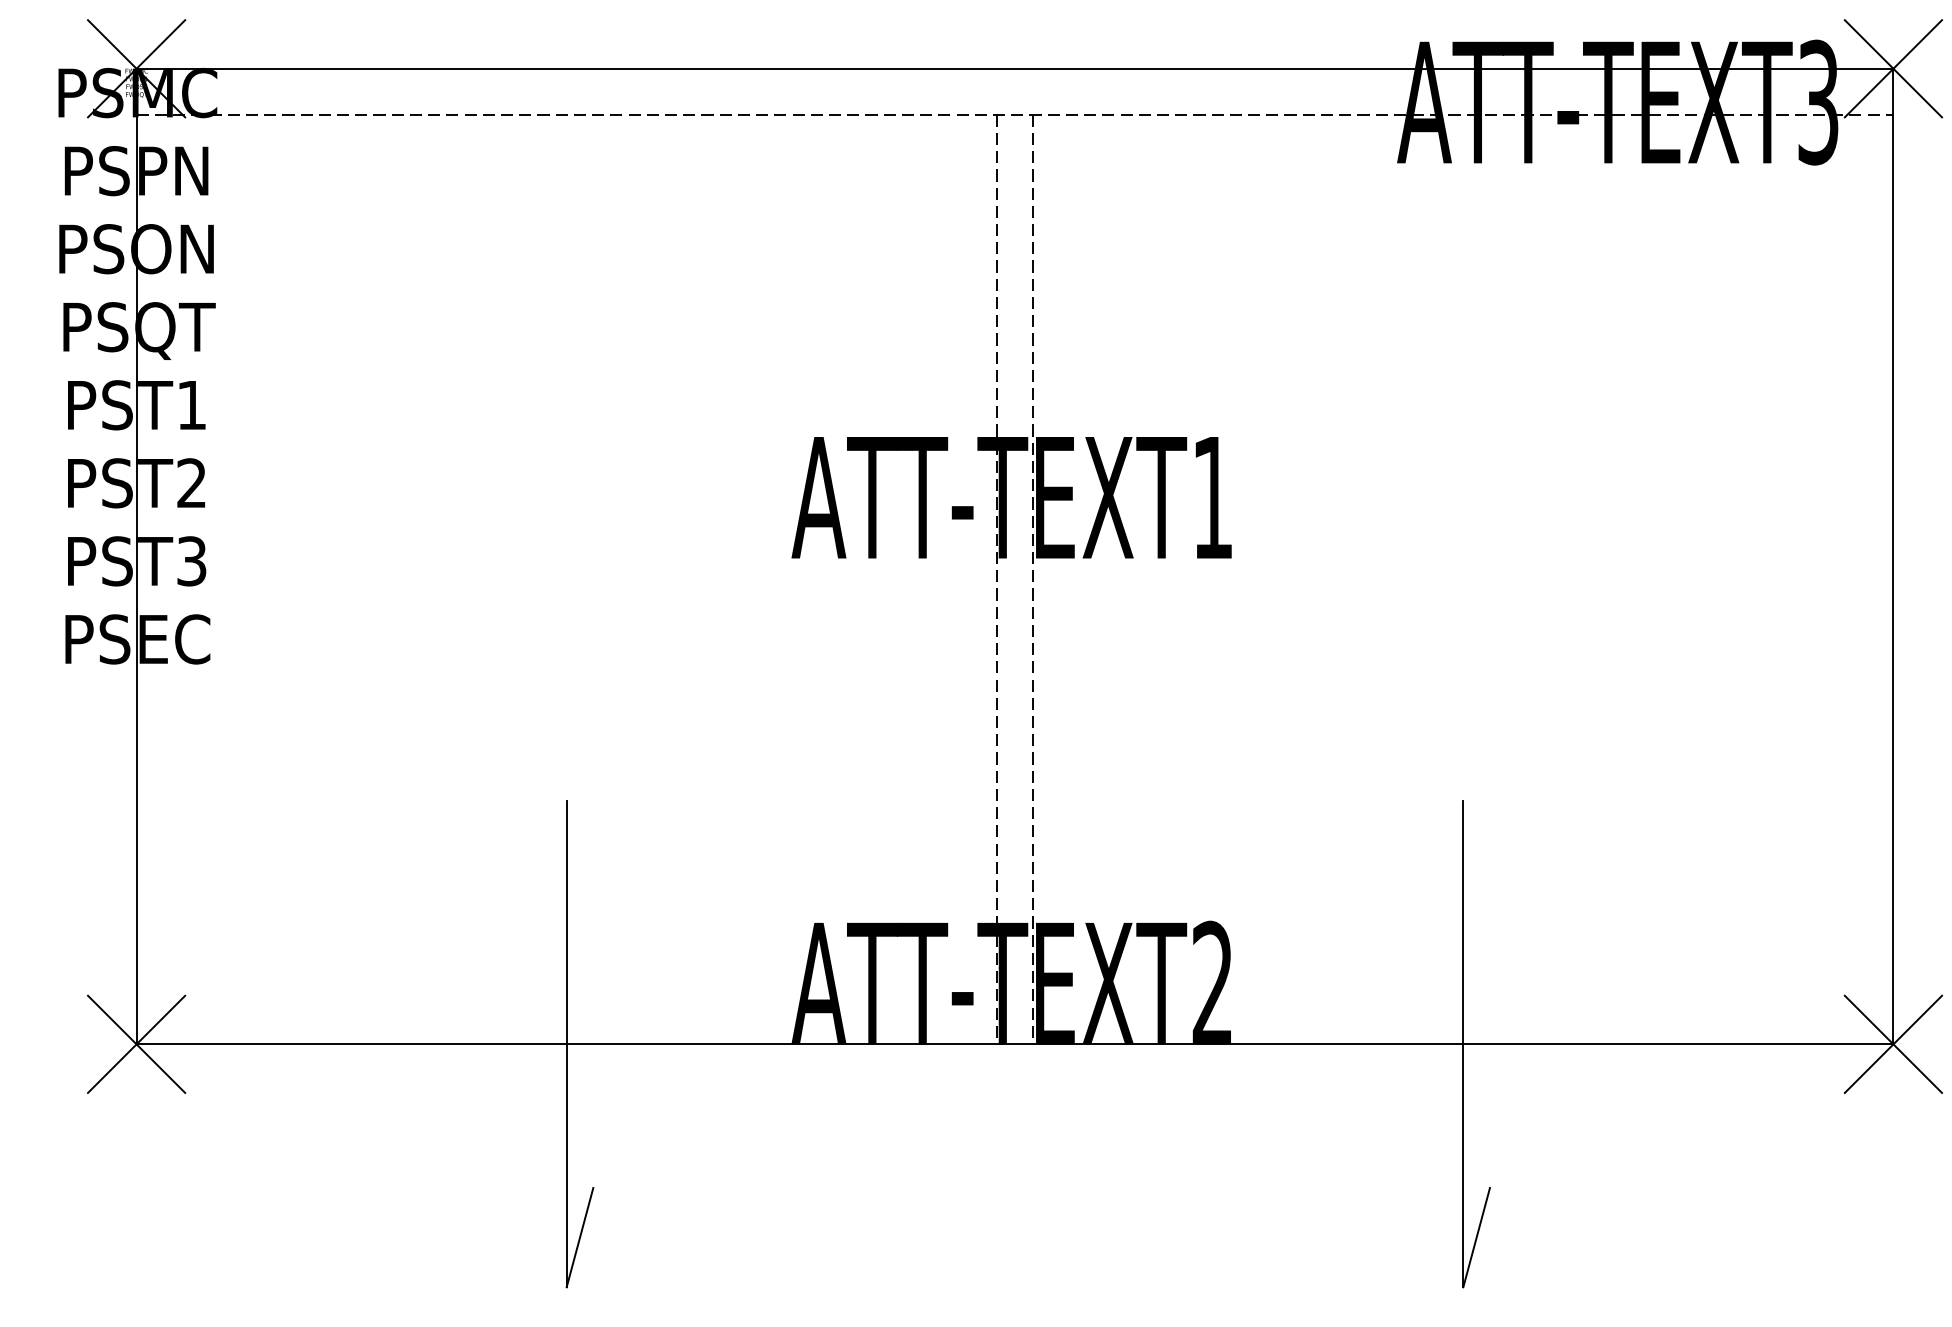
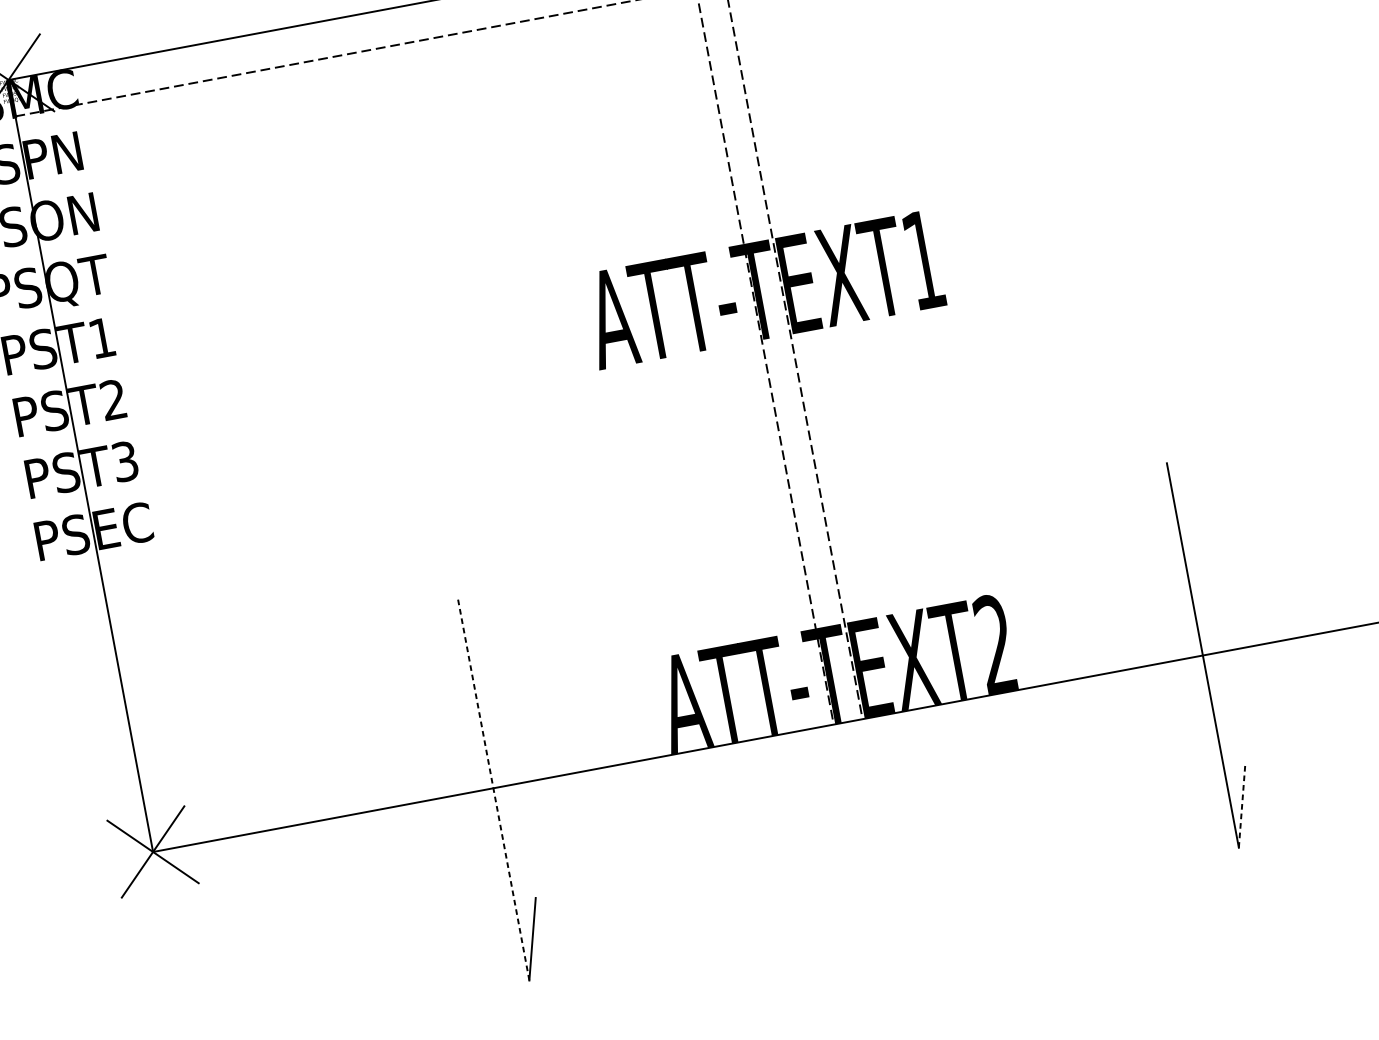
line: (566, 1044) -> (493, 788), solid -> dashed
line: (1476, 1237) -> (1241, 806), solid -> dashed

